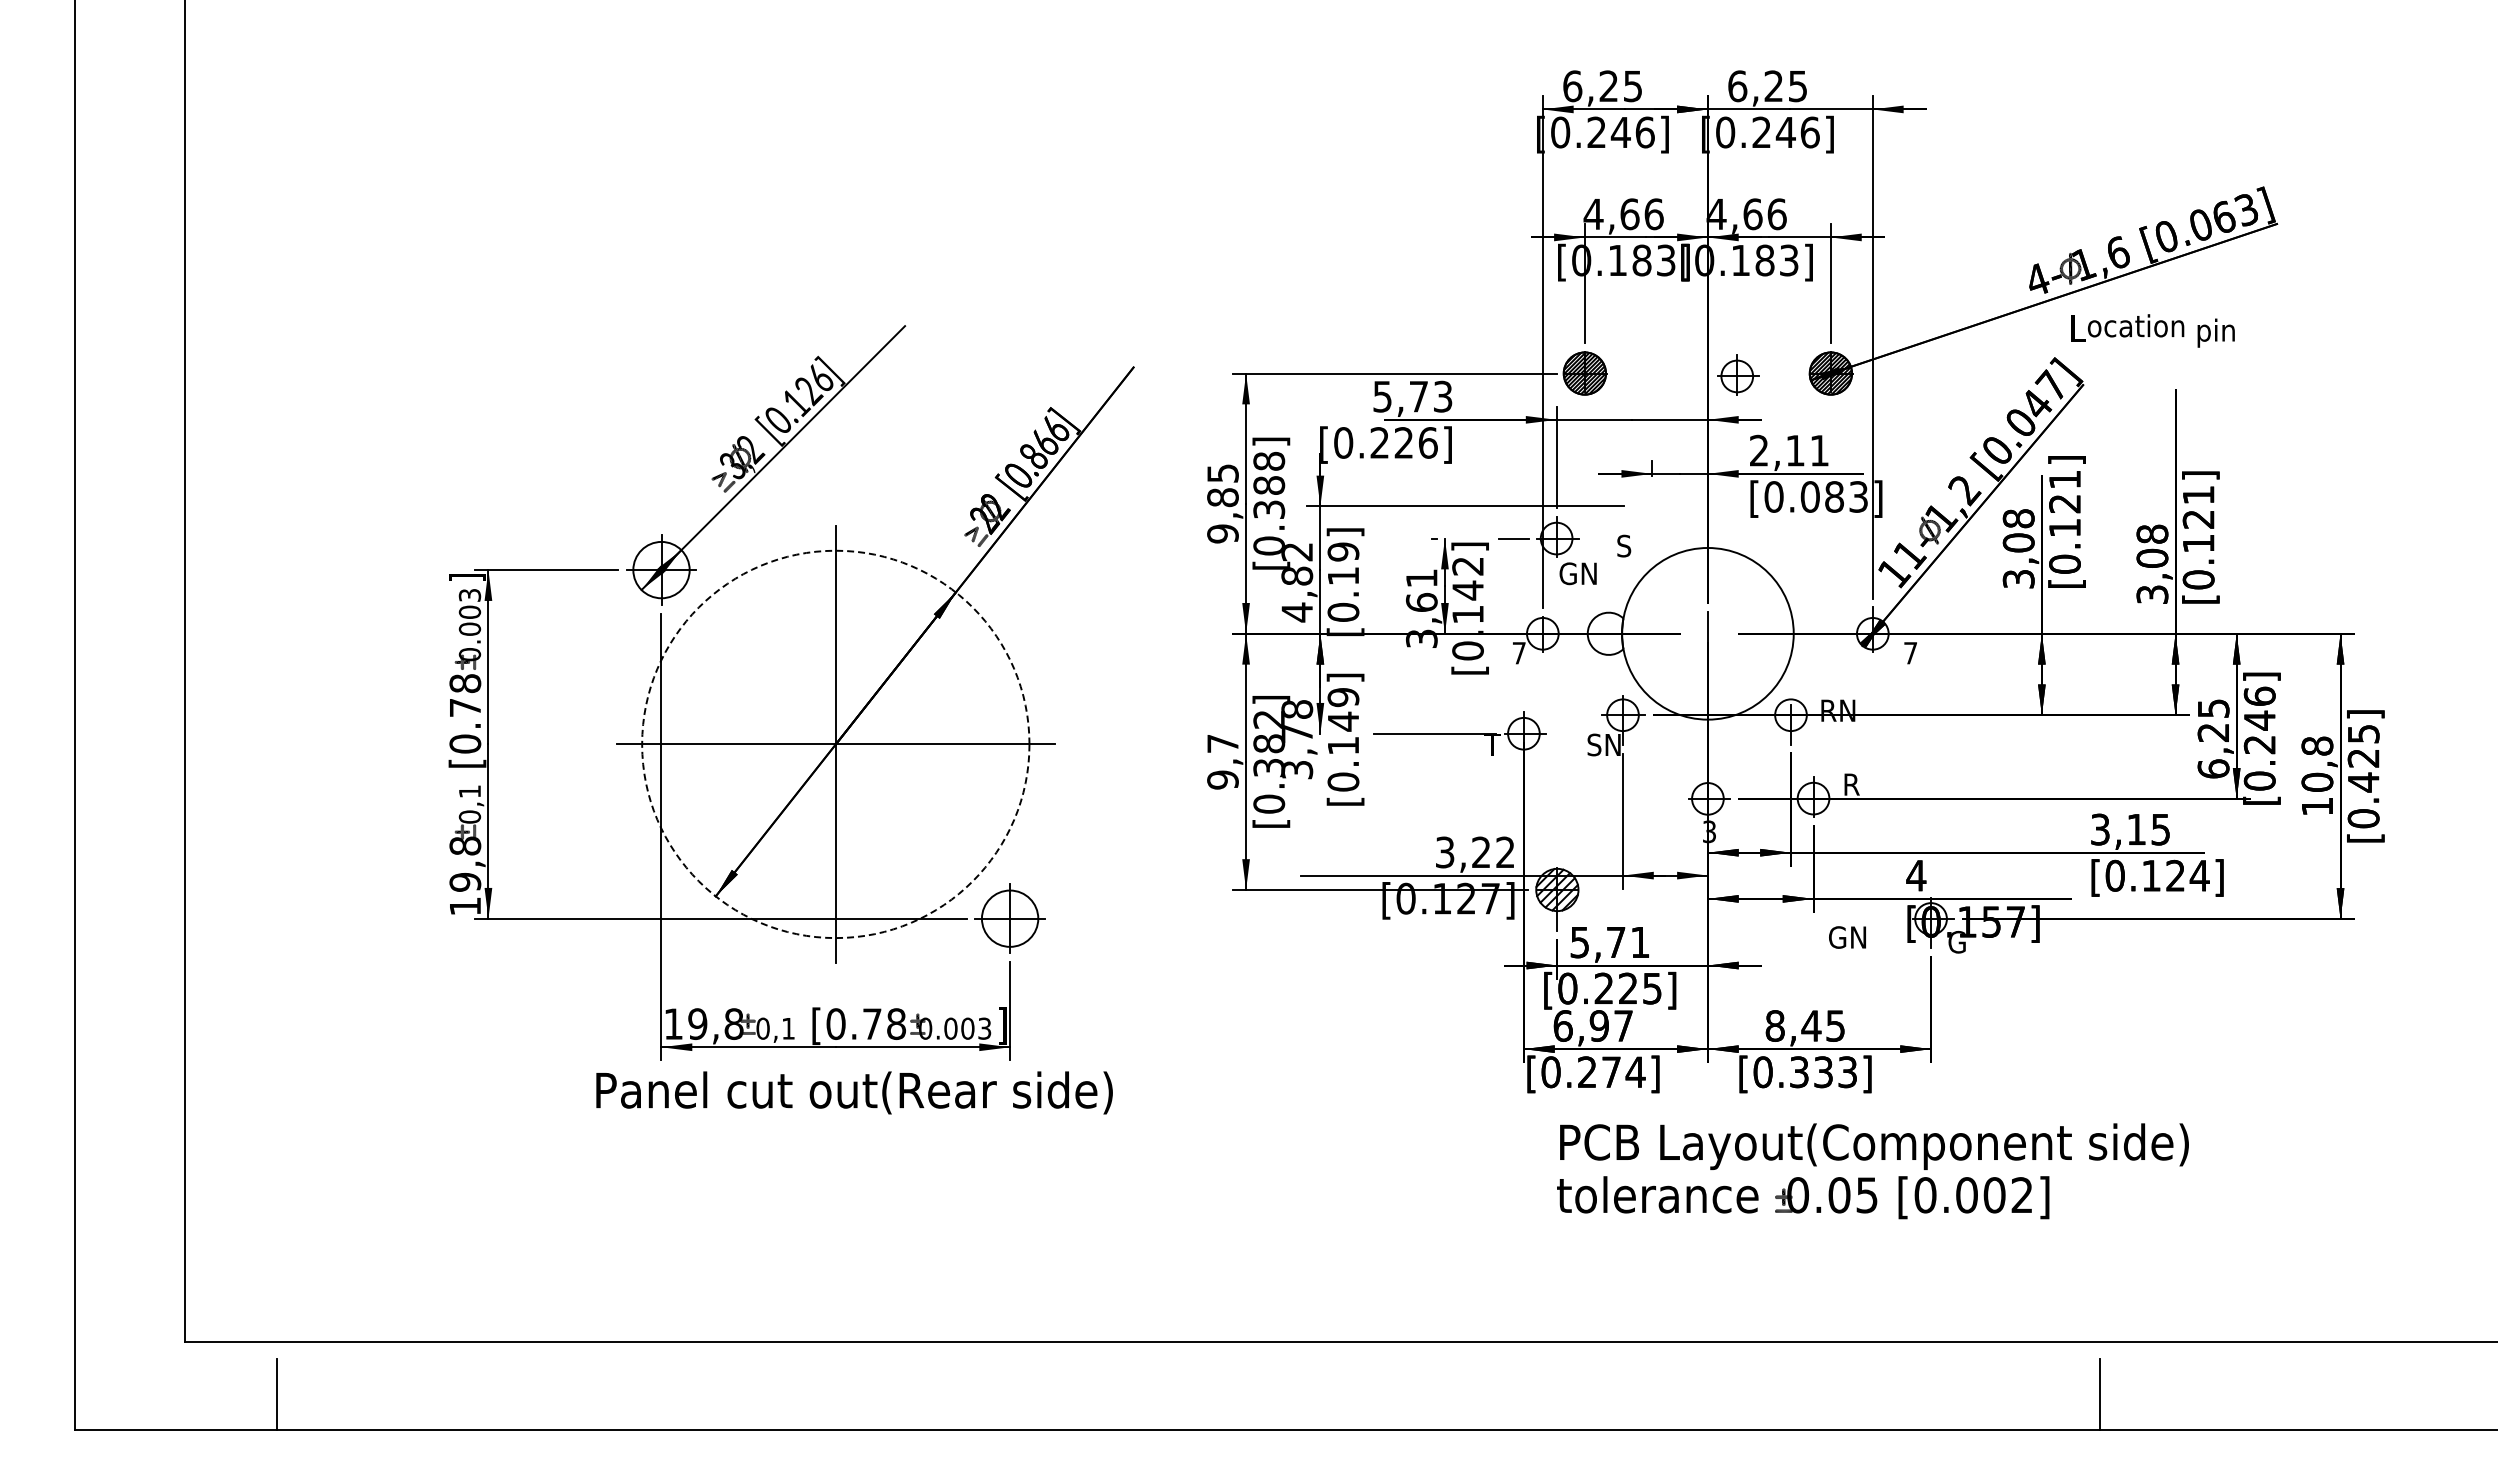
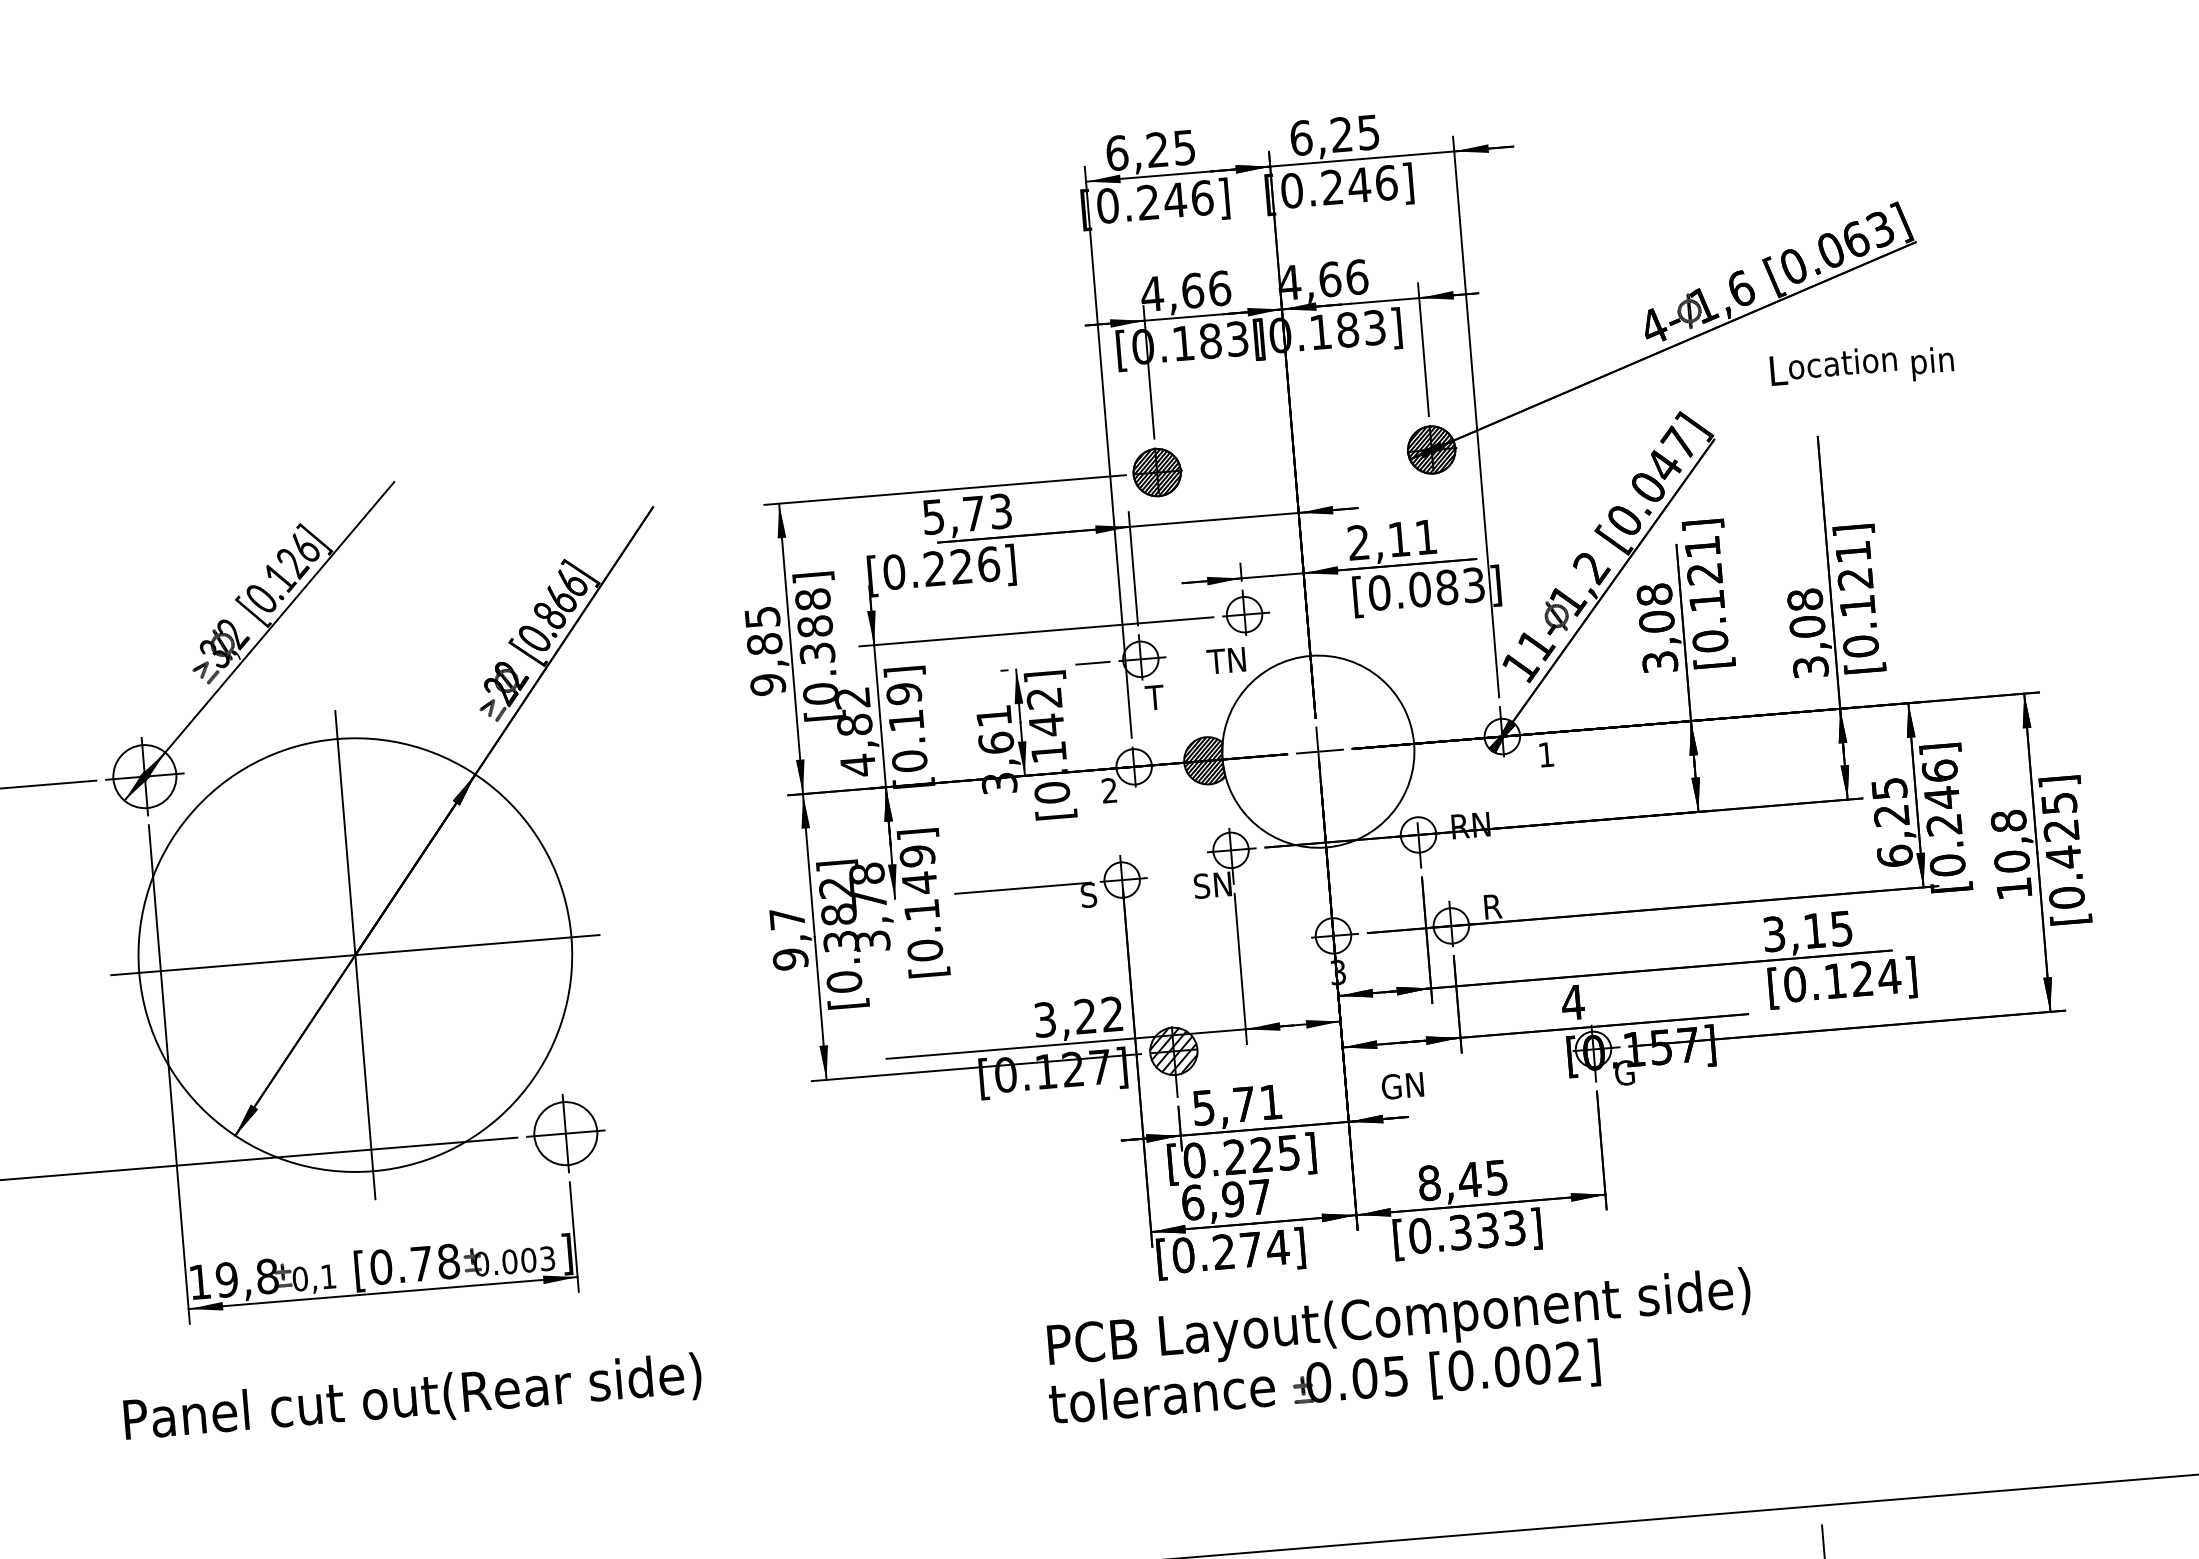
text: (2152, 330) -> (1861, 366), moved
part: (1738, 374) -> (1245, 612), moved
text: (1632, 545) -> (1226, 660), S -> TN
text: (1577, 573) -> (1167, 696), GN -> T
hatch: (1605, 633) -> (1204, 760), added
line: (1708, 633) -> (1318, 751), added
text: (1518, 652) -> (1108, 789), 7 -> 2
text: (1910, 653) -> (1546, 755), 7 -> 1
circle: (835, 744) -> (355, 955), dashed -> solid
text: (1492, 745) -> (1088, 896), T -> S
text: (1847, 937) -> (1402, 1085), moved
text: (854, 1092) -> (412, 1398), moved
text: (1872, 1171) -> (1399, 1349), moved

